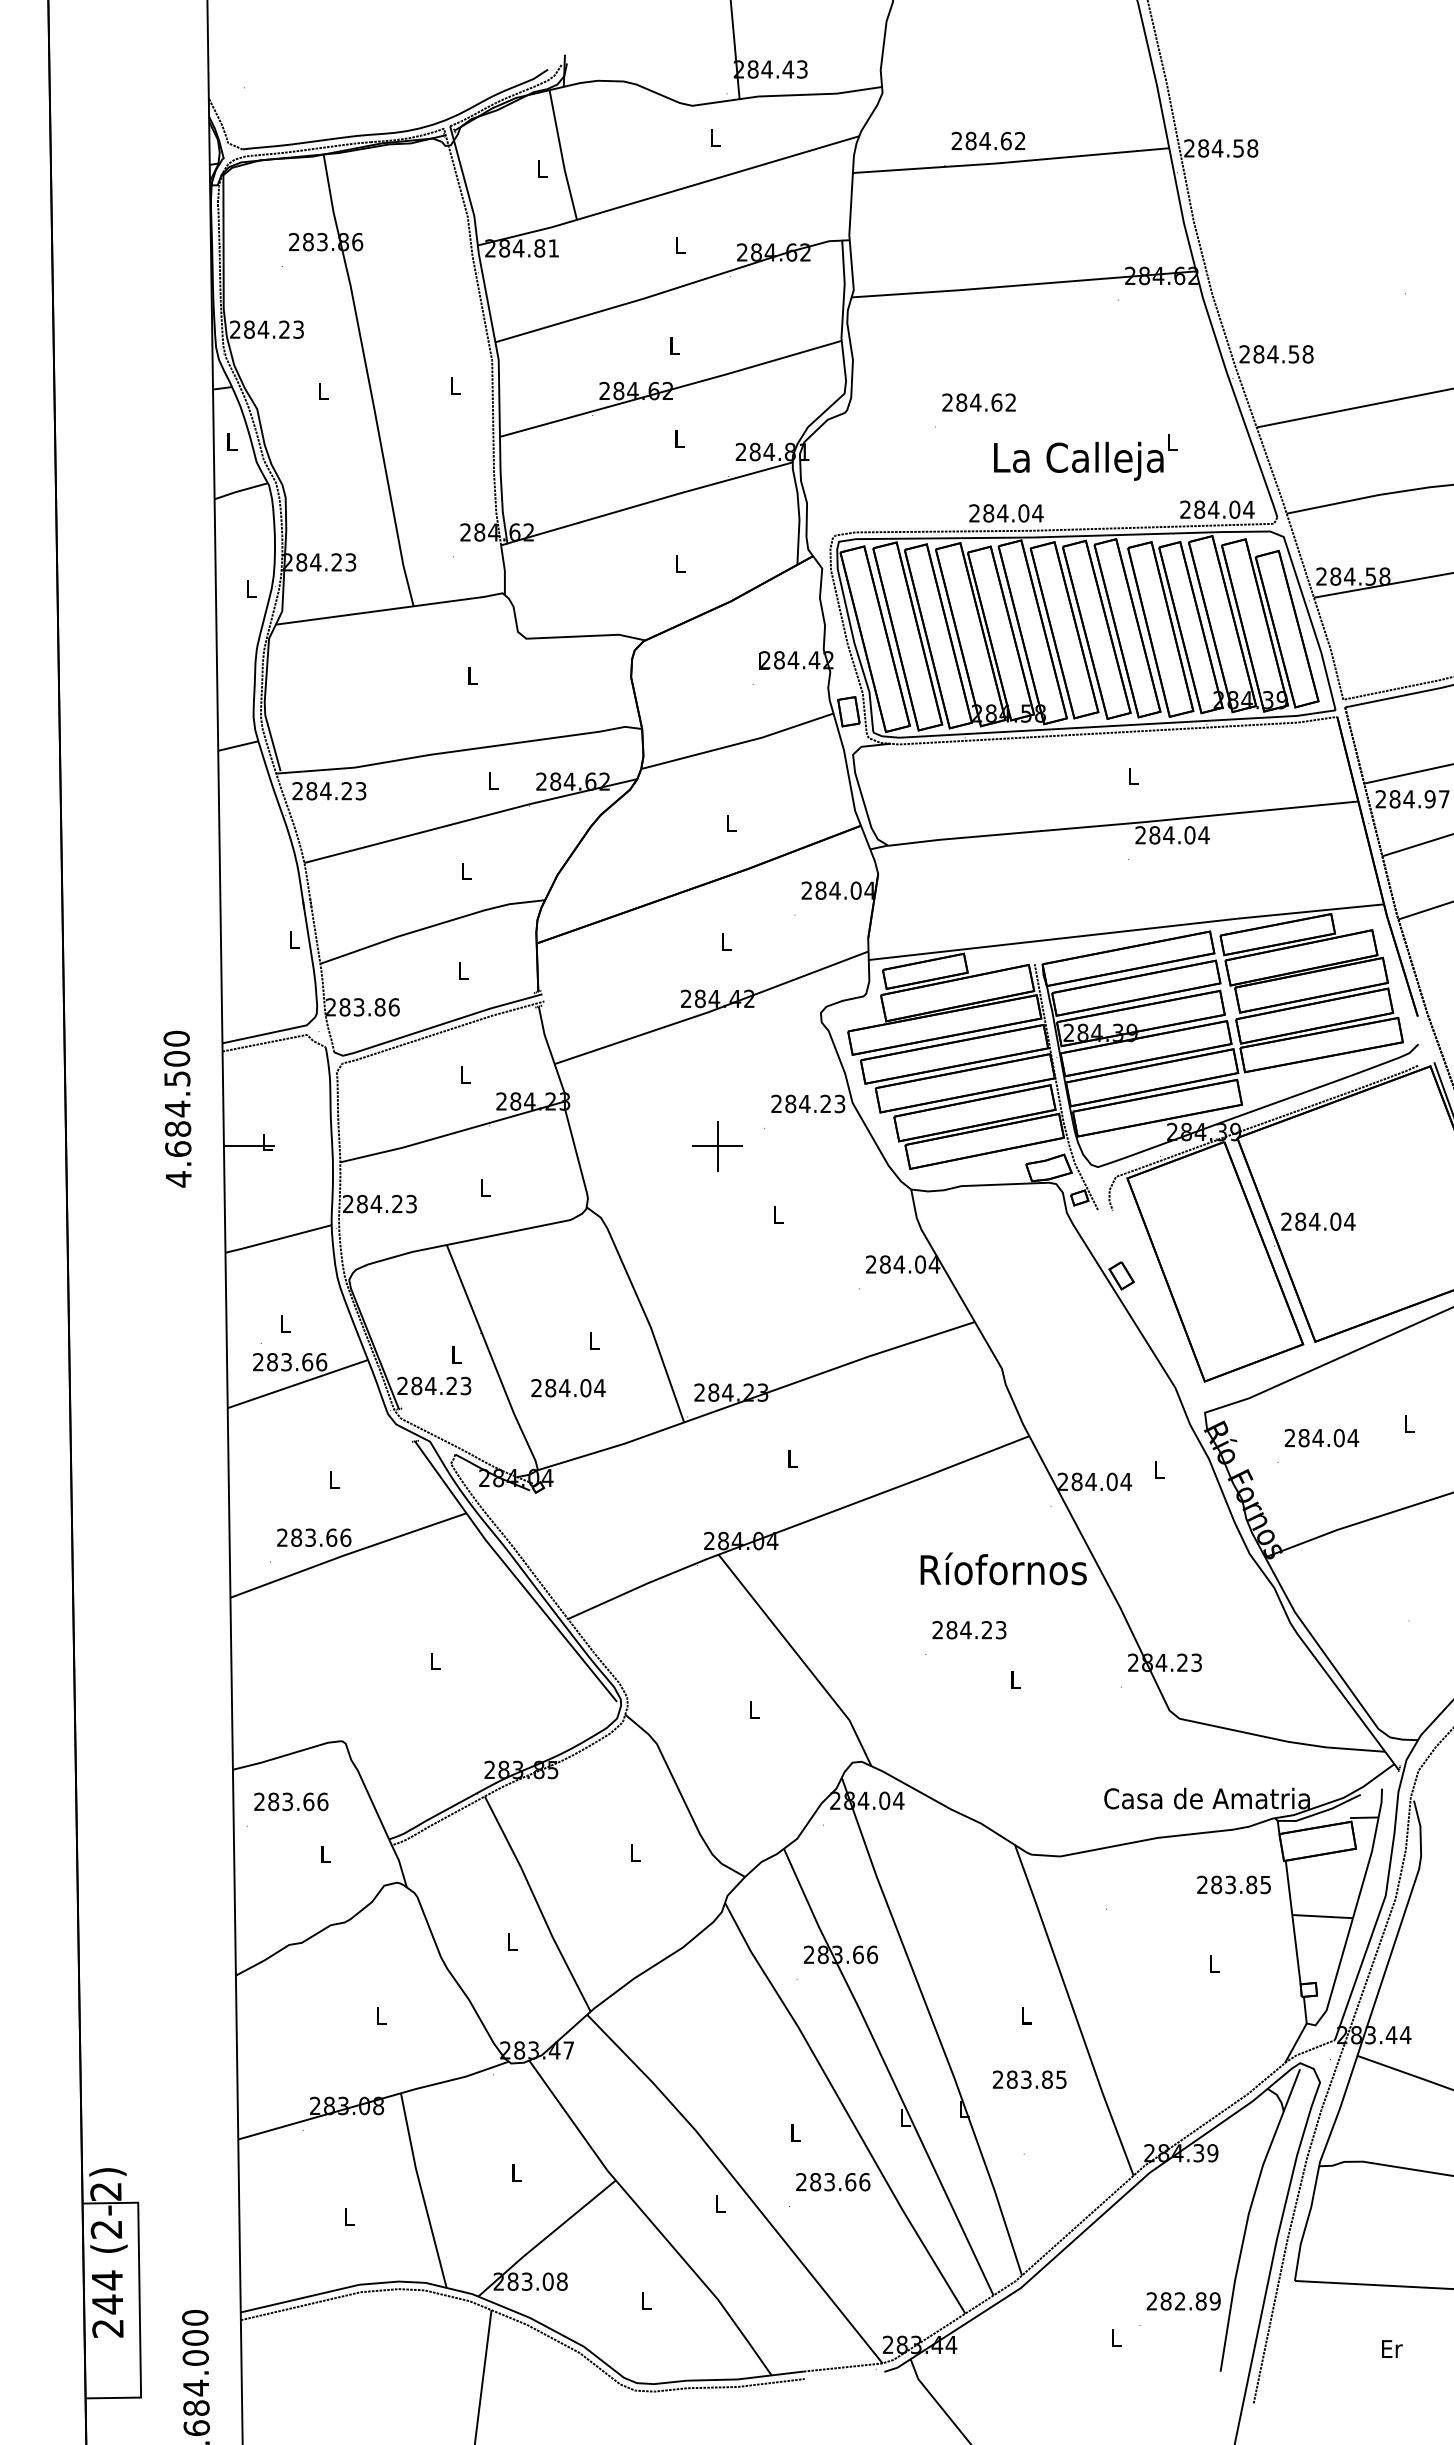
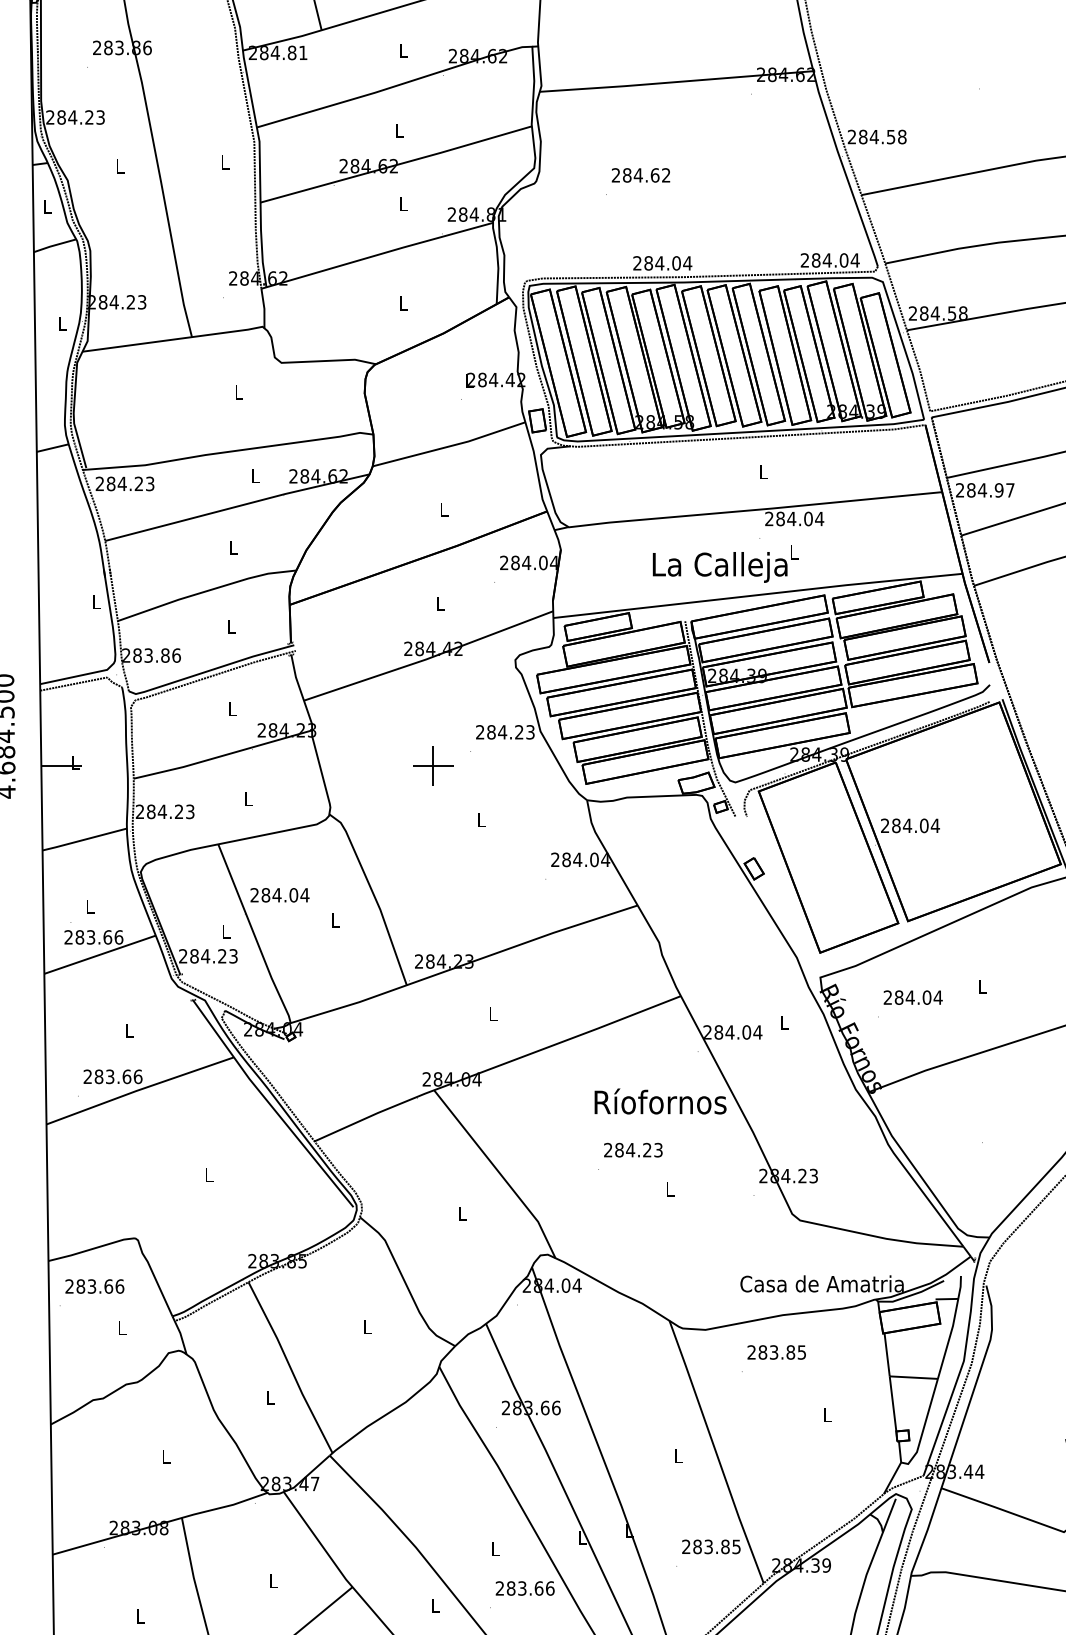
text: (1085, 457) -> (725, 564), moved
text: (568, 1388) -> (280, 895), moved
text: (1233, 1884) -> (776, 1352), moved
text: (1029, 2079) -> (711, 1546), moved

